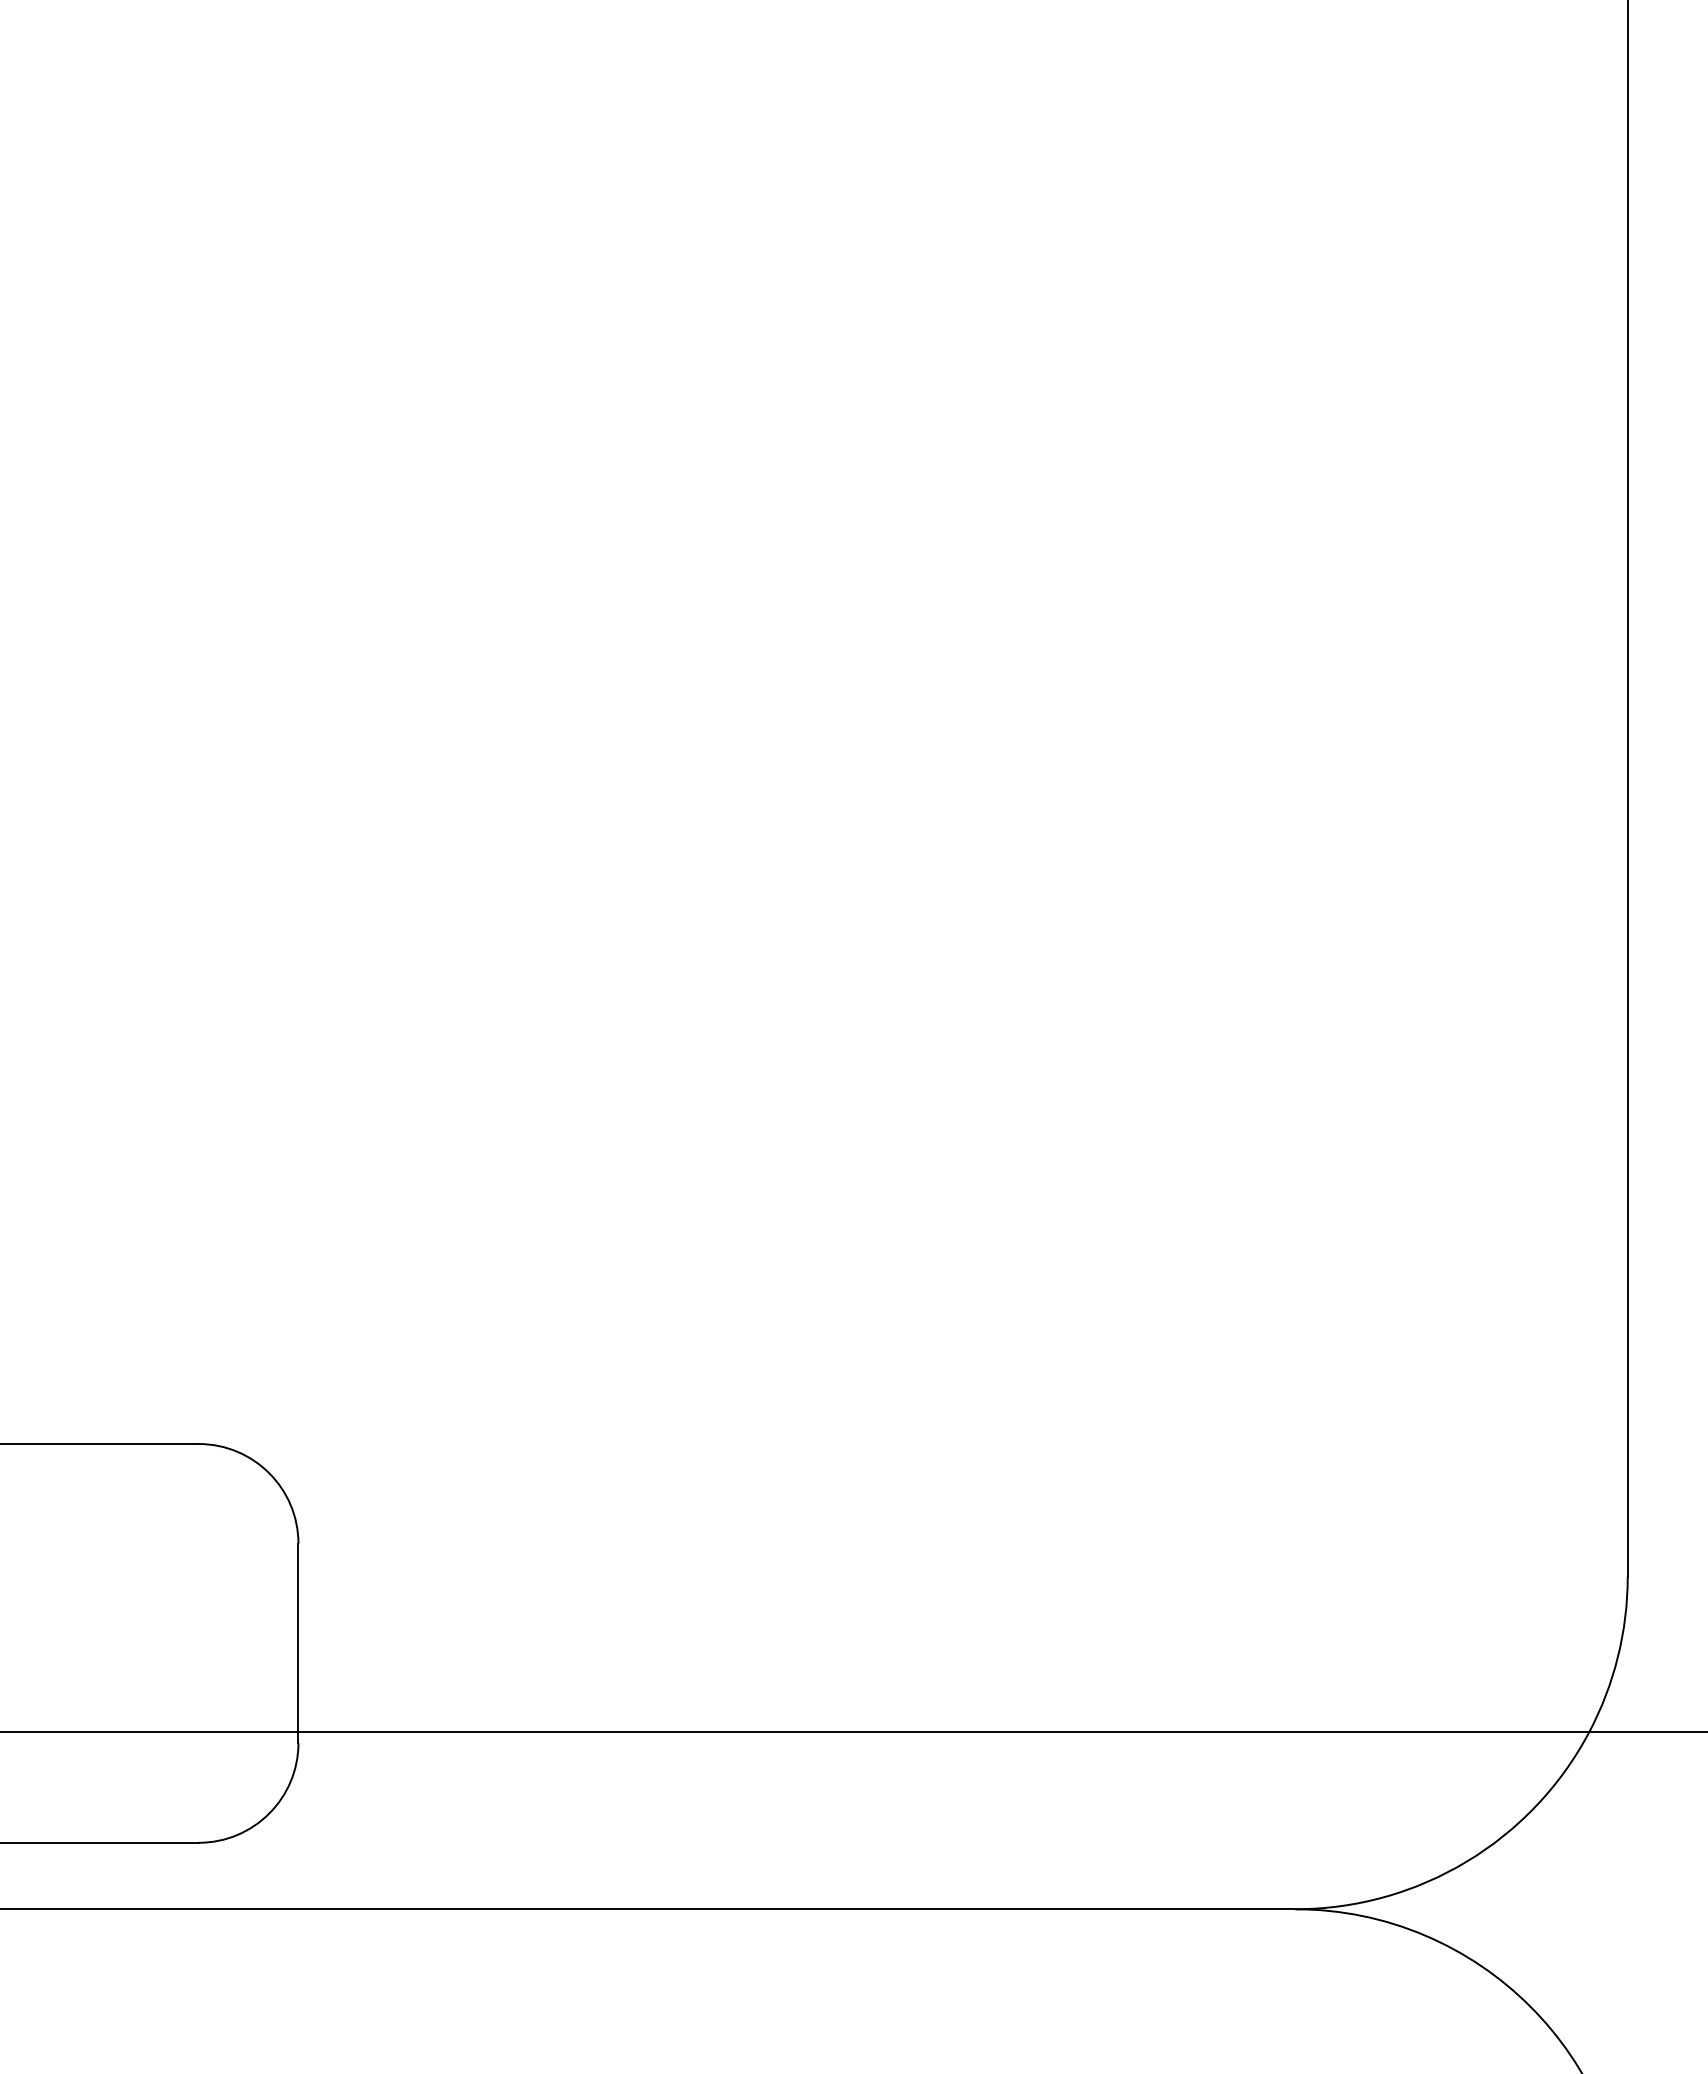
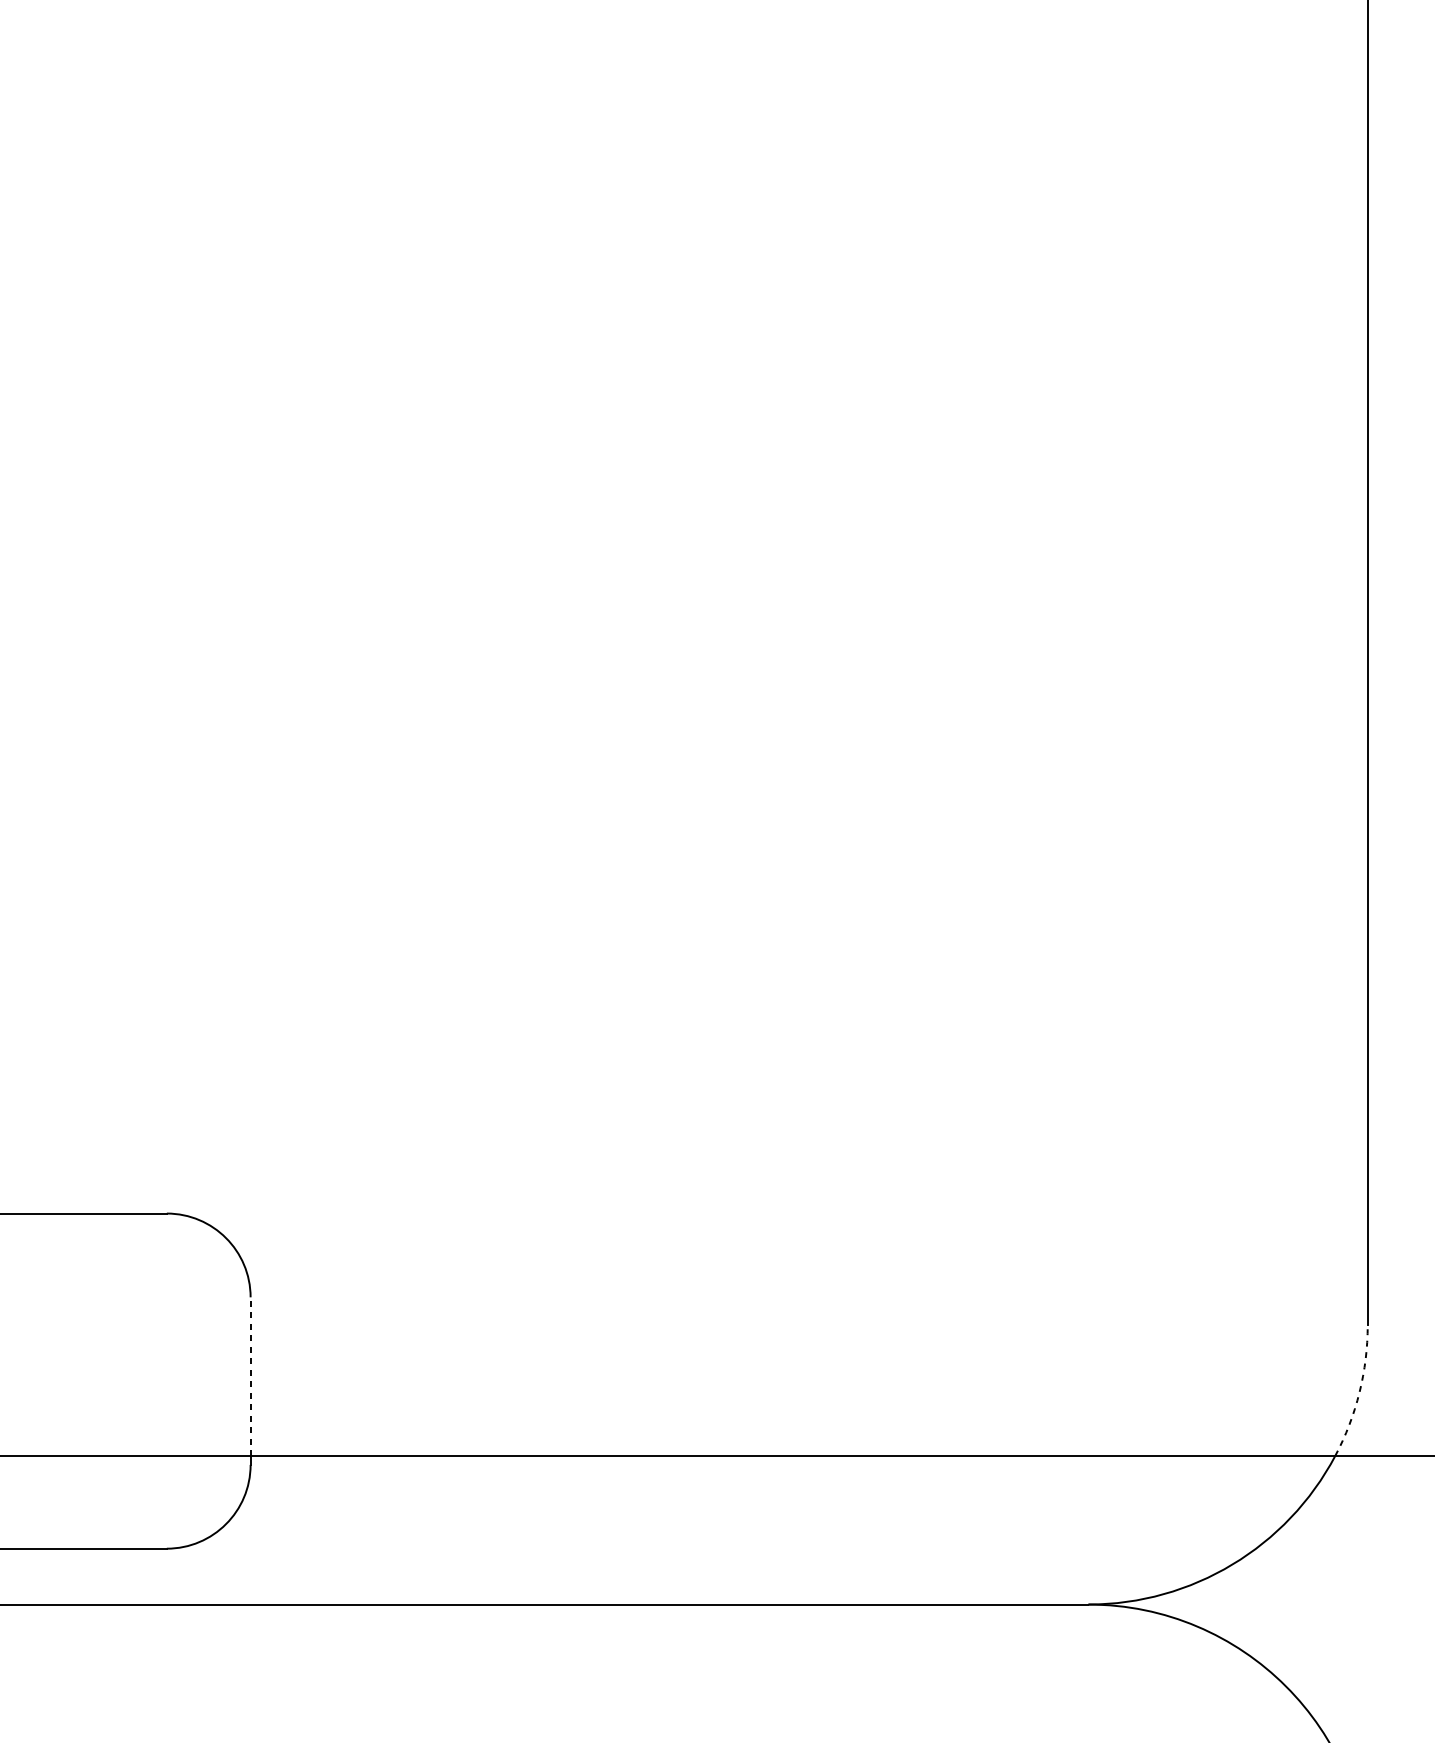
line: (298, 1637) -> (250, 1376), solid -> dashed
arc: (1617, 1657) -> (1359, 1392), solid -> dashed

